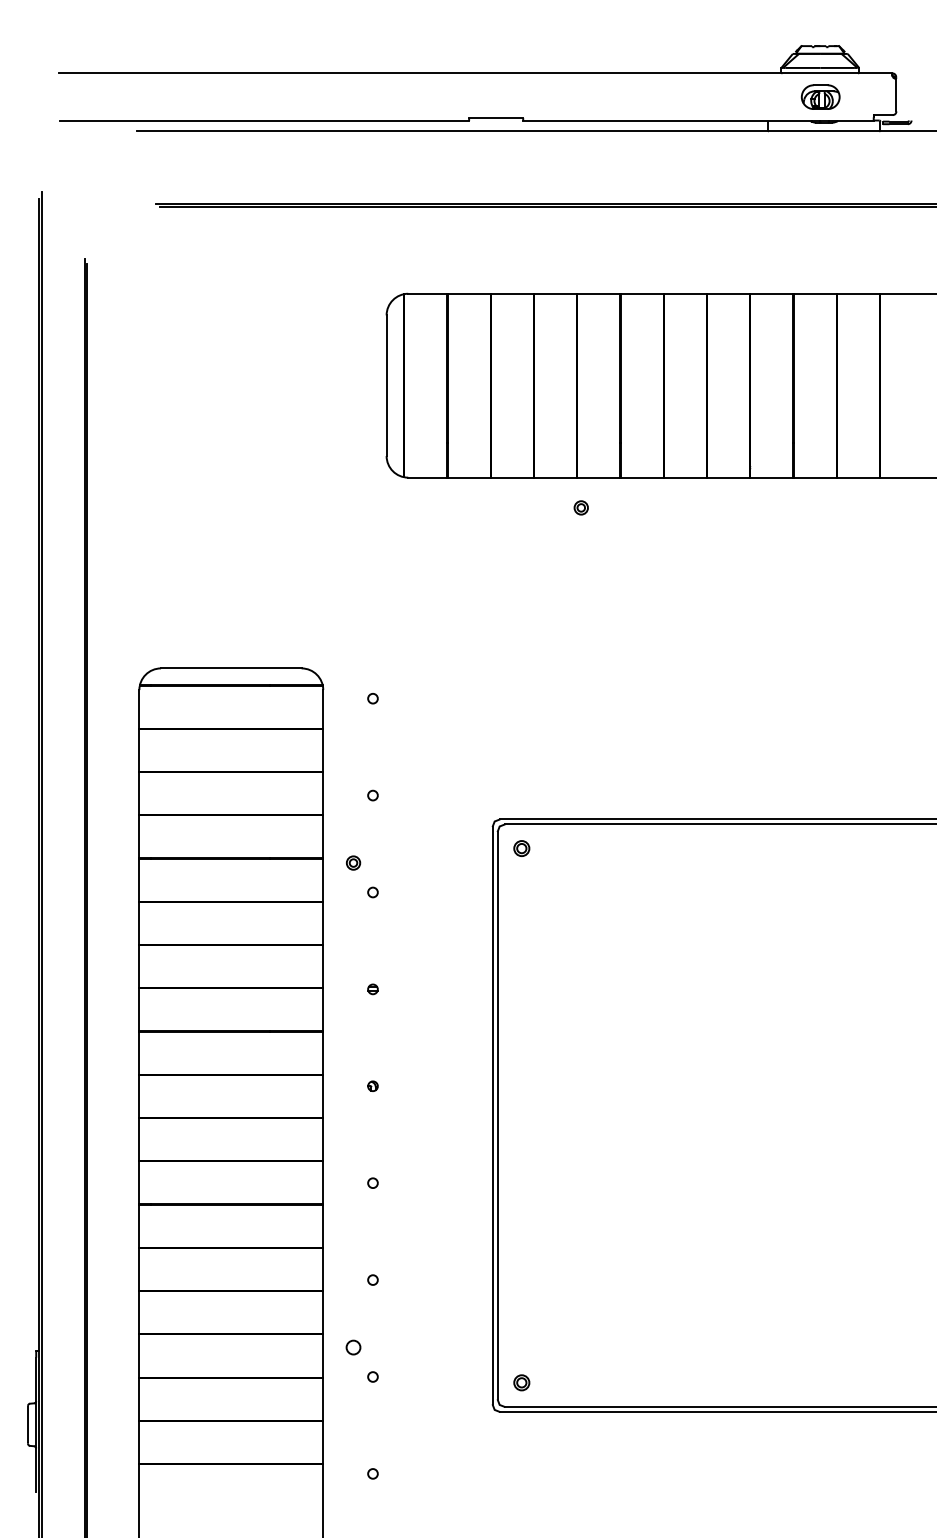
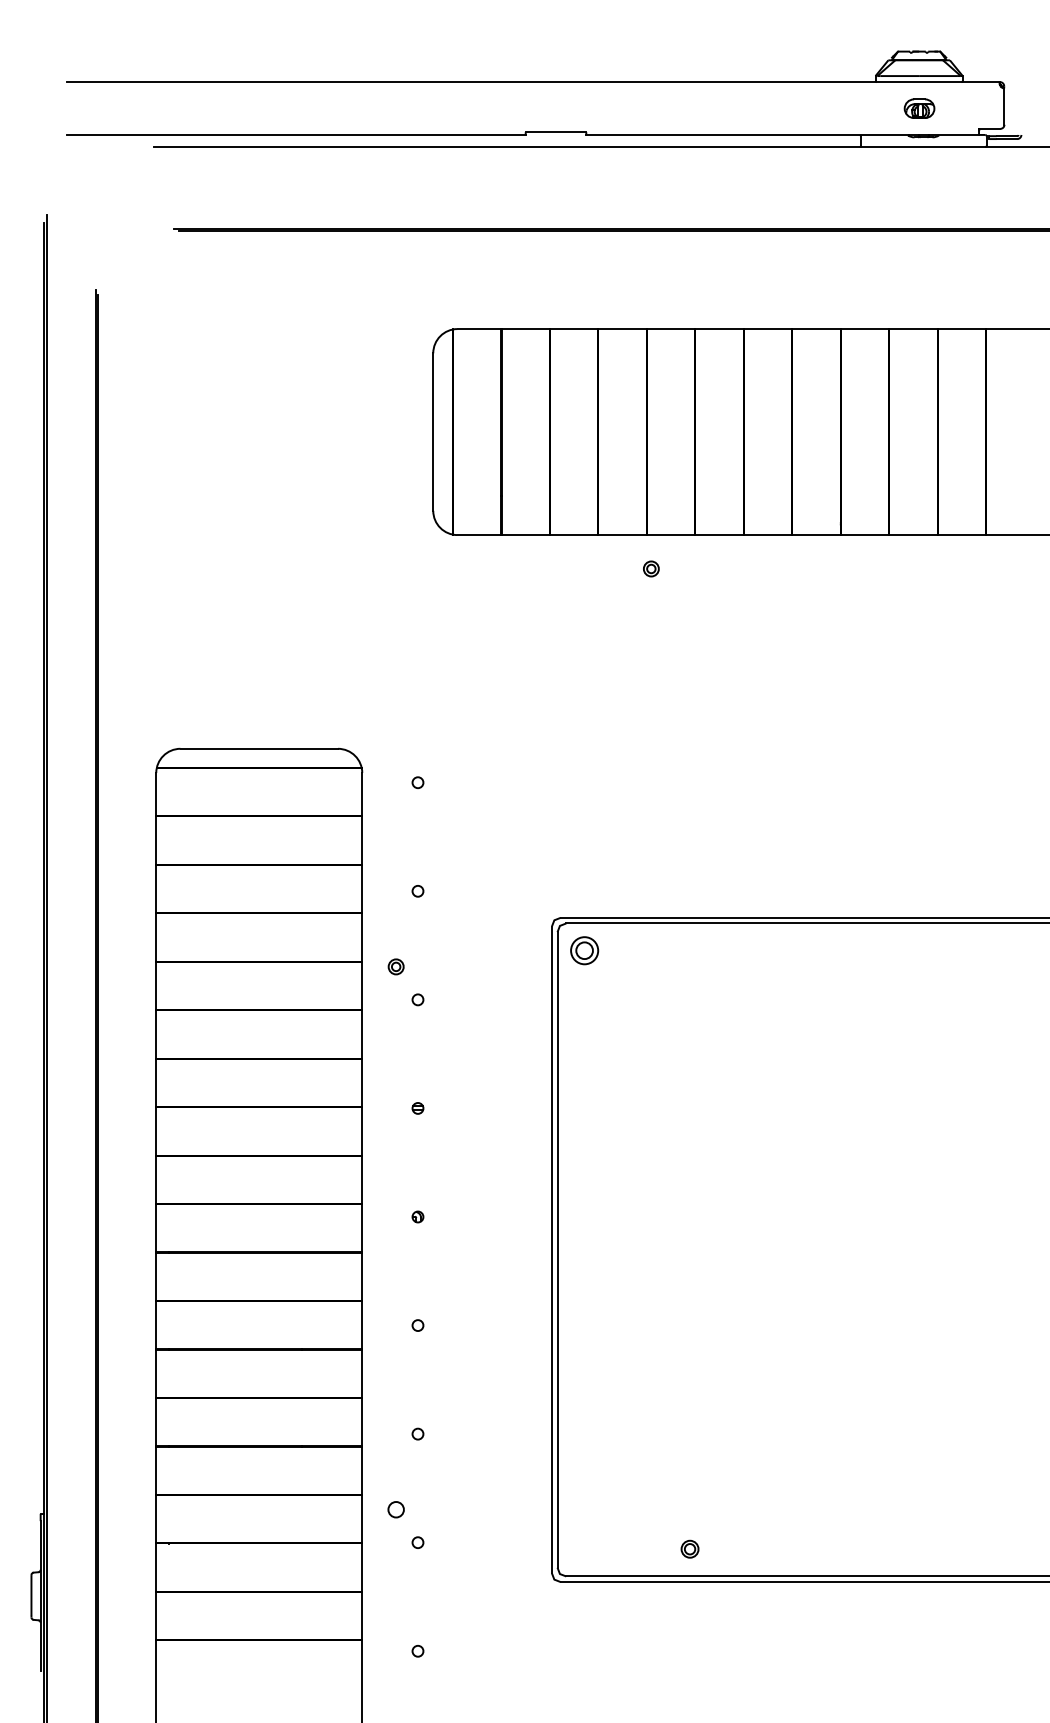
part: (820, 96) -> (919, 108), size x0.7
part: (521, 848) -> (584, 950), size x1.6
part: (521, 1382) -> (689, 1548), moved

